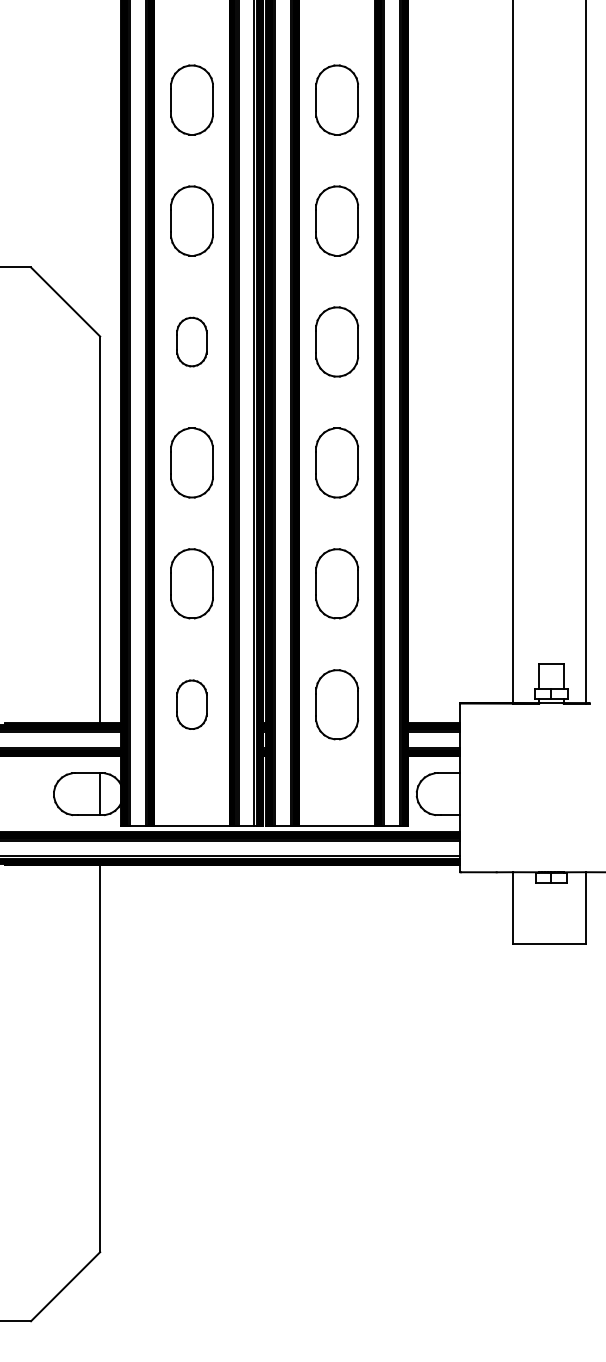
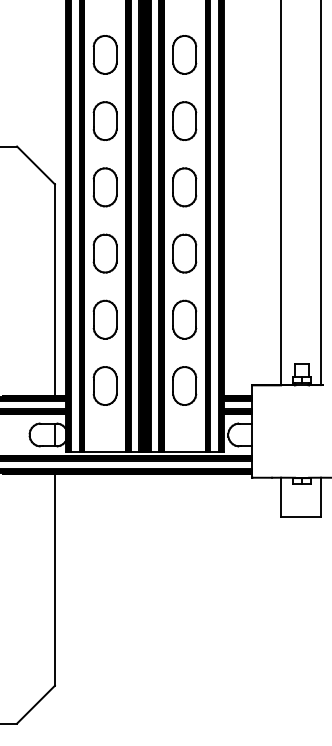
part: (190, 342) -> (104, 187), size x1.43
part: (190, 703) -> (104, 385), size x1.43

